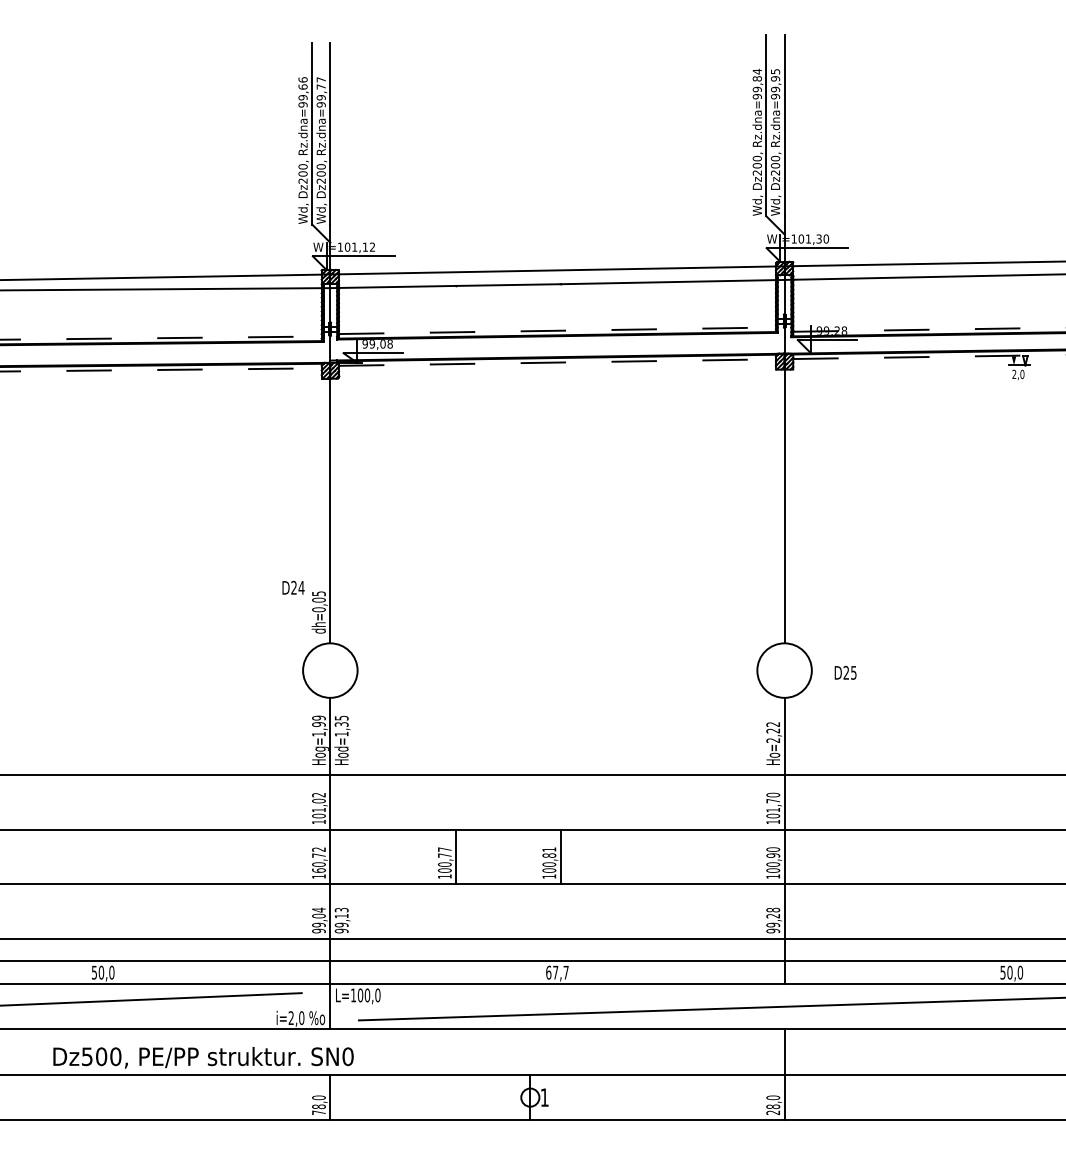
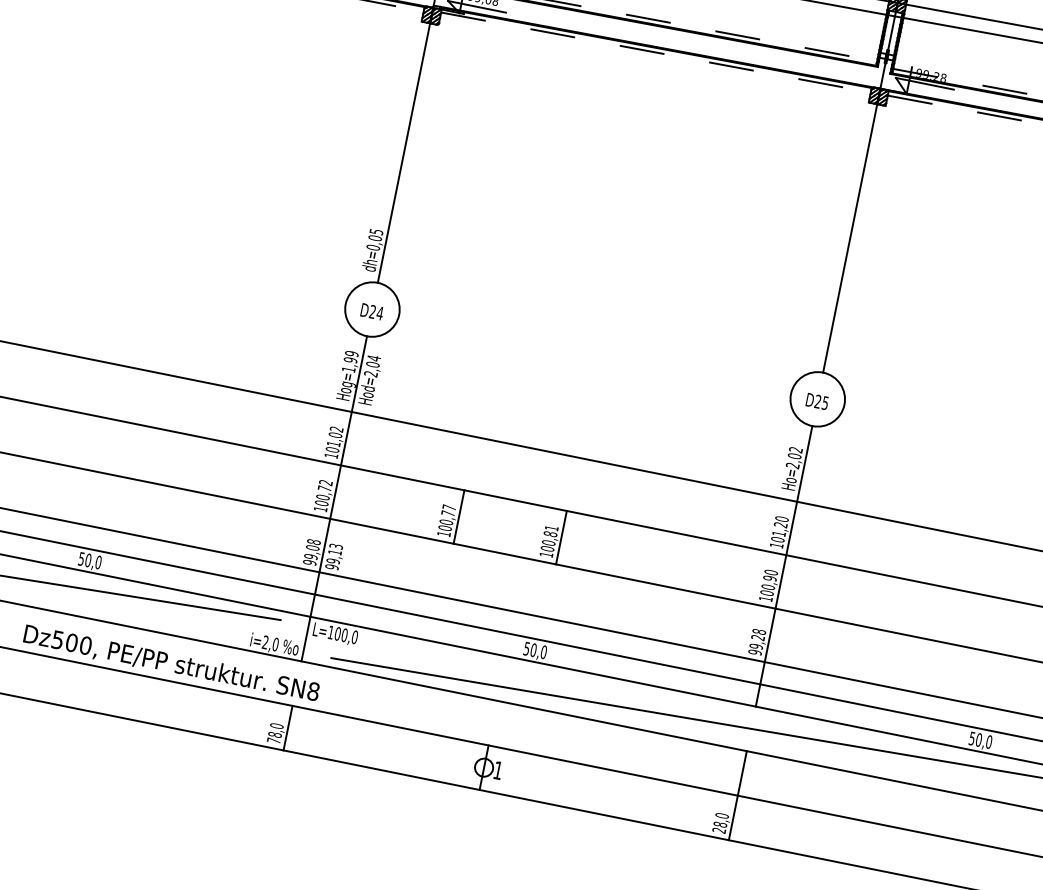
text: (293, 587) -> (372, 311), moved
text: (845, 672) -> (817, 401), moved
text: (341, 725) -> (372, 365), Hod=1,35 -> Hod=2,04
text: (773, 730) -> (795, 455), Ho=2,22 -> Ho=2,02
text: (772, 801) -> (780, 525), 101,70 -> 101,20
text: (318, 870) -> (321, 503), 160,72 -> 100,72
text: (318, 909) -> (313, 541), 99,04 -> 99,08
text: (557, 972) -> (535, 650), 67,7 -> 50,0
text: (347, 1056) -> (312, 691), SN0 -> SN8

